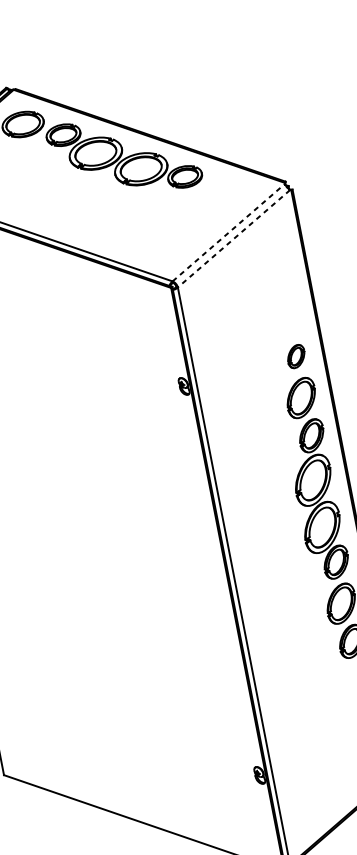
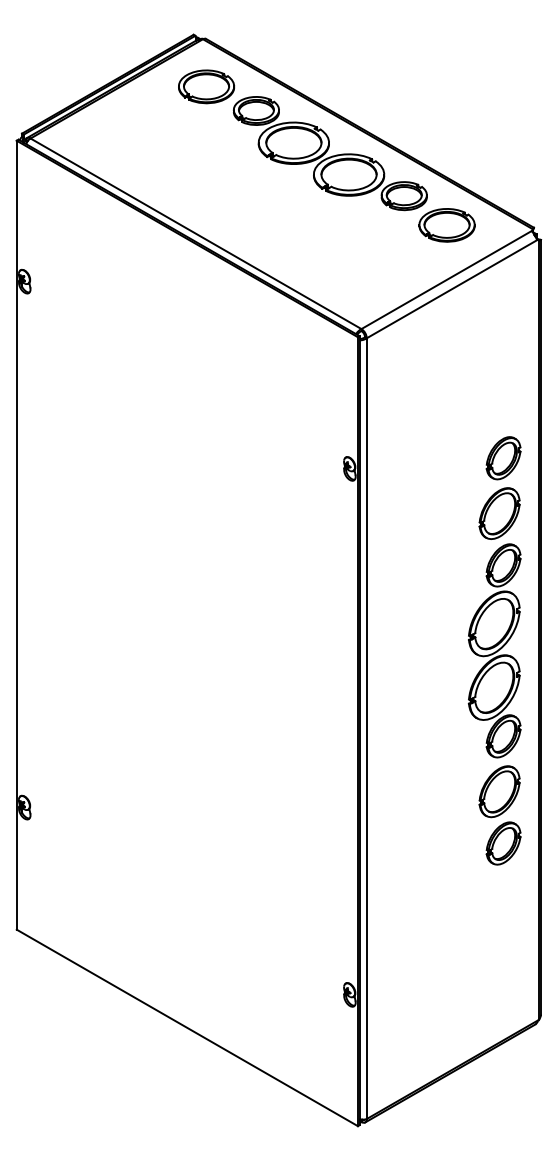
part: (220, 192) -> (446, 225), added
line: (228, 232) -> (446, 279), dashed -> solid
line: (234, 239) -> (452, 289), dashed -> solid
part: (296, 356) -> (503, 458), size x1.43

